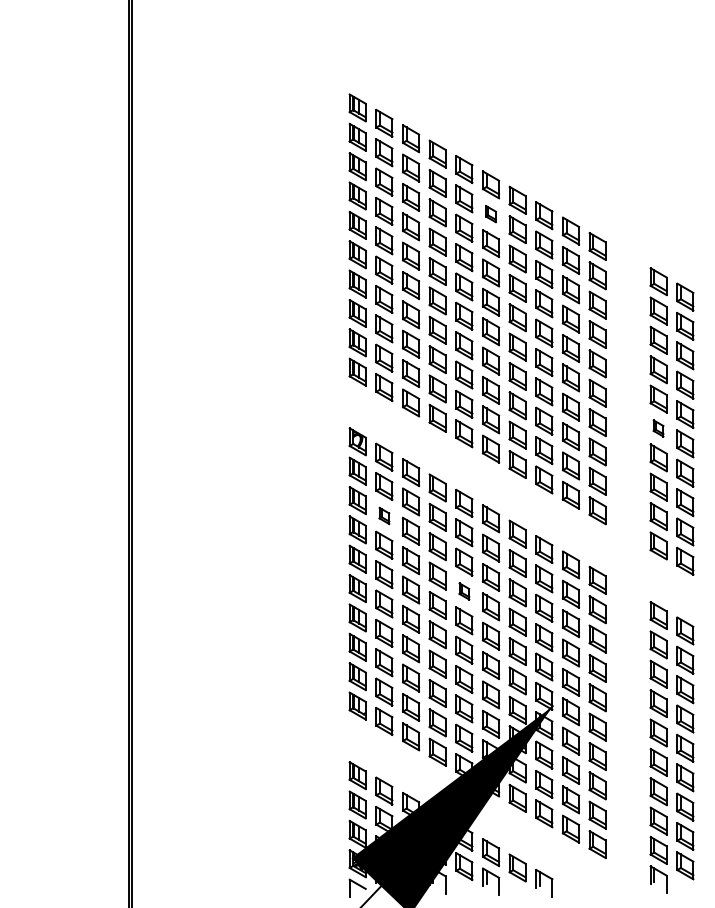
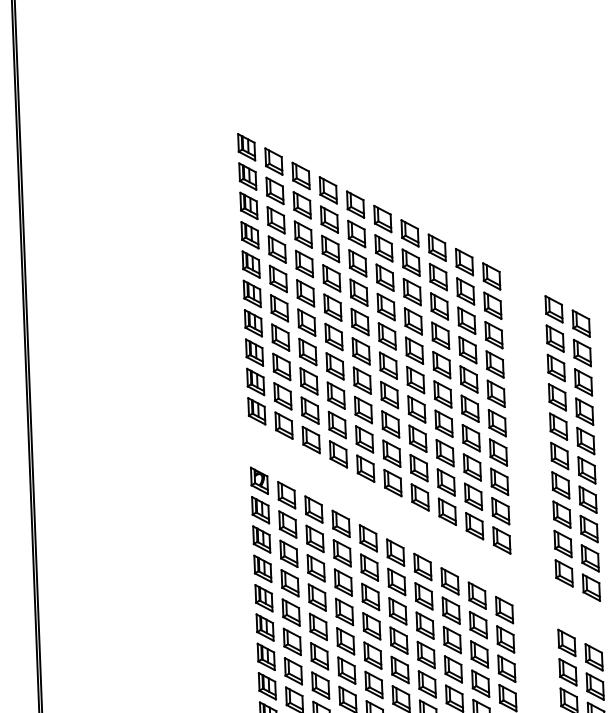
part: (490, 213) -> (383, 247), size x1.67
part: (658, 428) -> (559, 456), size x1.67
part: (384, 515) -> (289, 553), size x1.67
part: (464, 591) -> (371, 626), size x1.67

